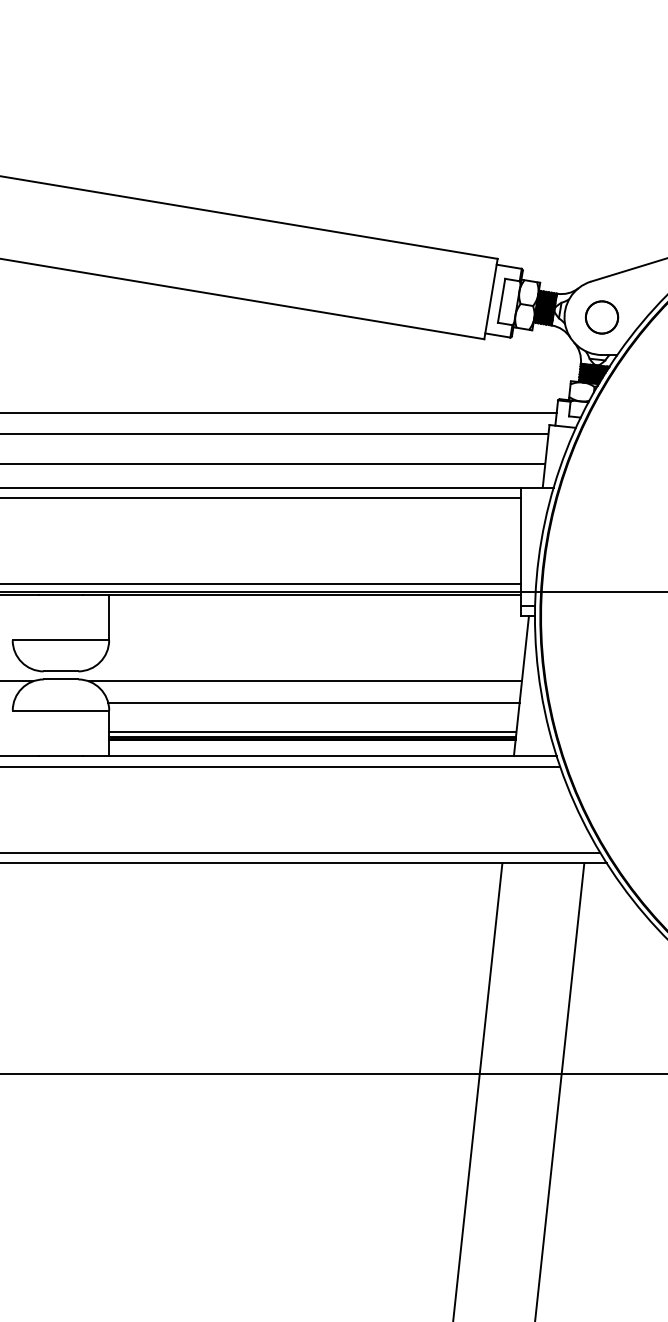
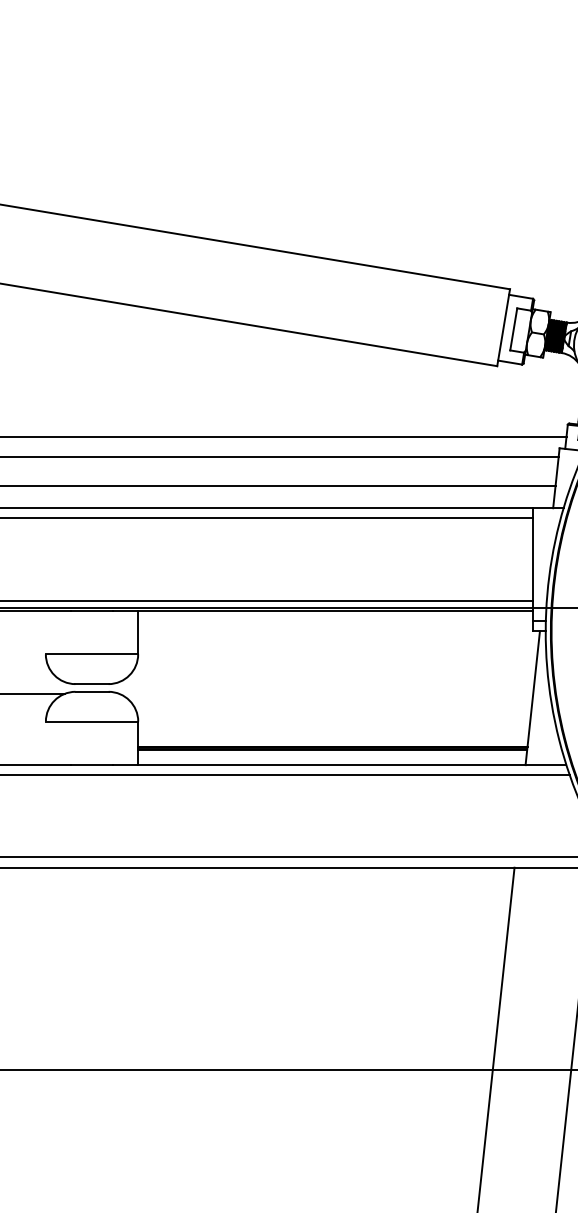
line: (304, 681) -> (325, 693), removed
line: (313, 702) -> (333, 713), removed
line: (312, 732) -> (332, 742), removed

